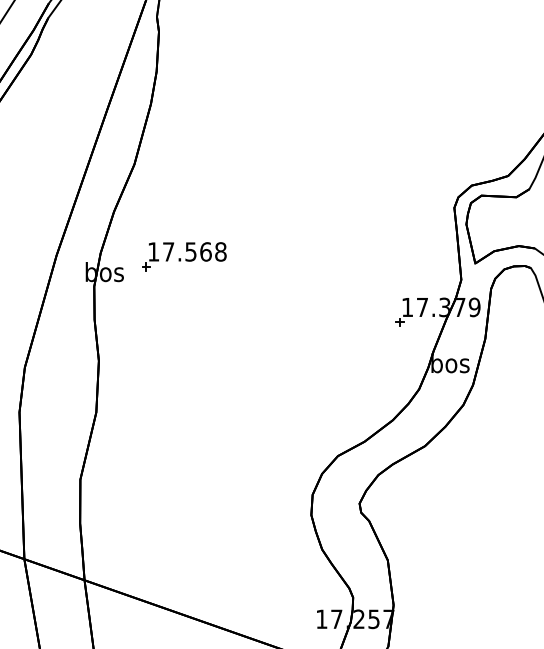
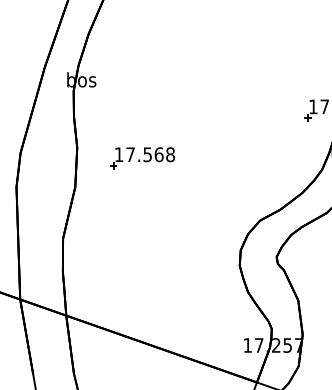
part: (184, 256) -> (142, 158), moved

